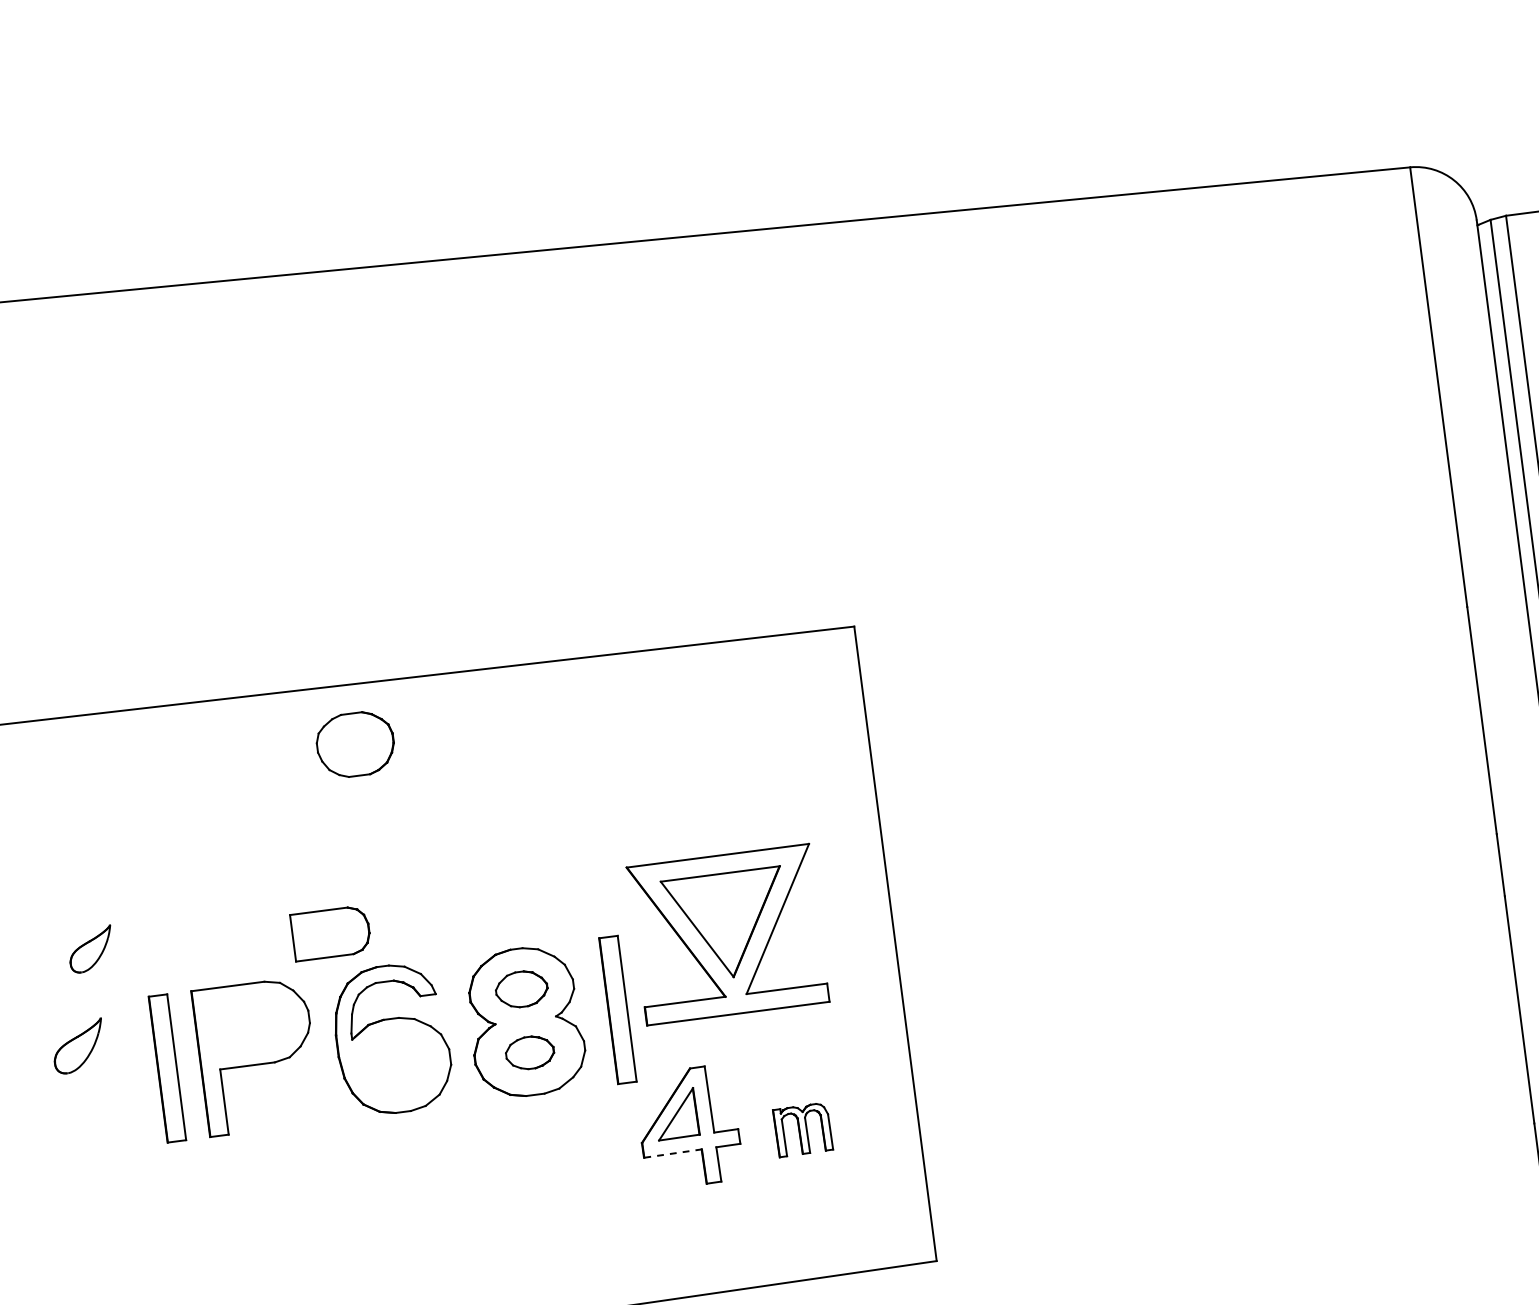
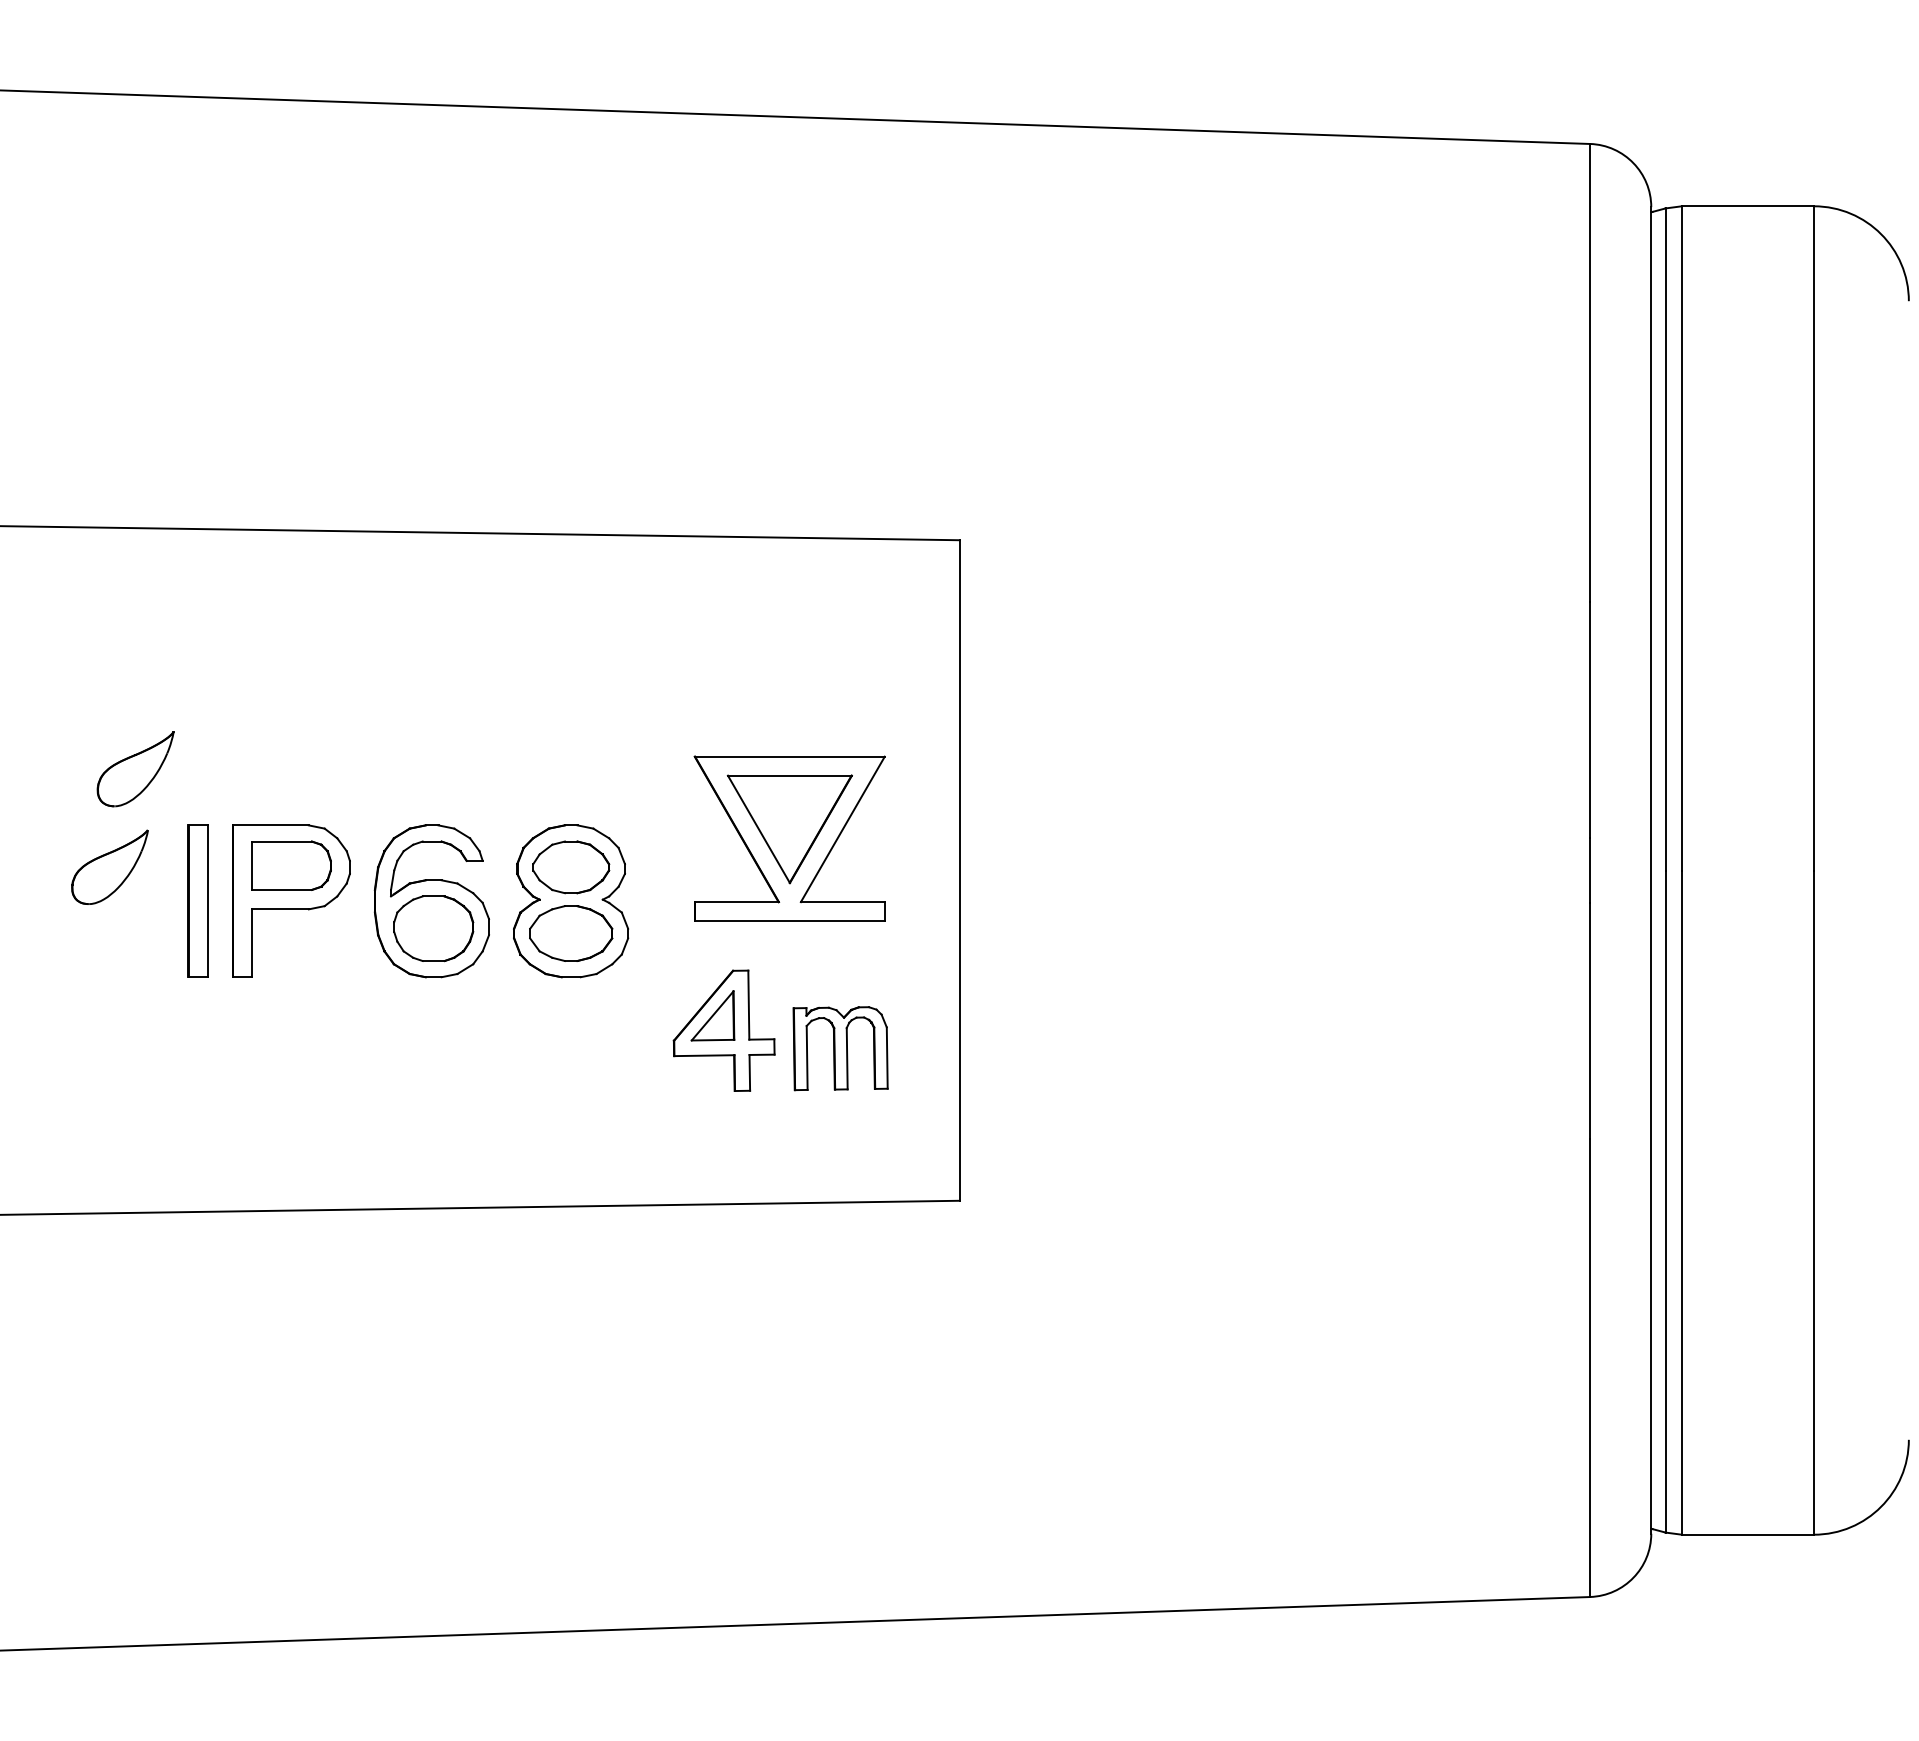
part: (355, 744) -> (433, 928), moved
part: (331, 933) -> (291, 865), moved
part: (90, 949) -> (135, 769), size x1.67
part: (521, 989) -> (571, 867), size x1.43
part: (617, 1009) -> (666, 900), removed
part: (78, 1046) -> (109, 866), size x1.43
part: (530, 1052) -> (571, 933), size x1.67
part: (802, 1129) -> (840, 1048), size x1.67
line: (673, 1153) -> (704, 1055), dashed -> solid

